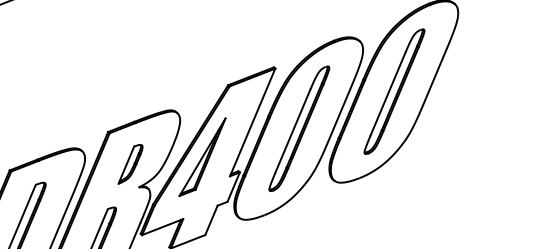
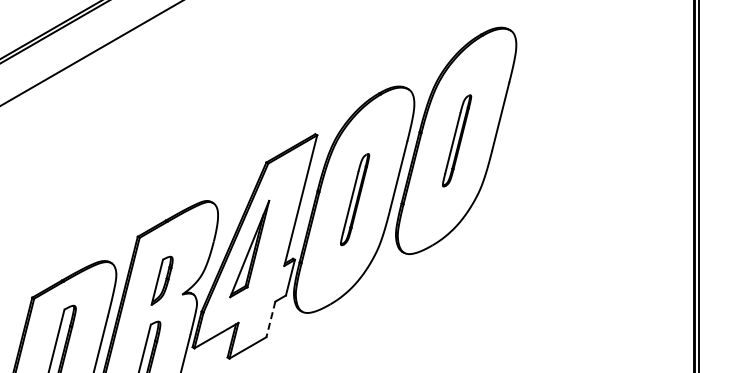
part: (394, 91) -> (456, 140), size x0.6
part: (298, 128) -> (354, 199), size x0.6
part: (130, 164) -> (161, 280), moved
line: (211, 220) -> (270, 319), solid -> dashed

